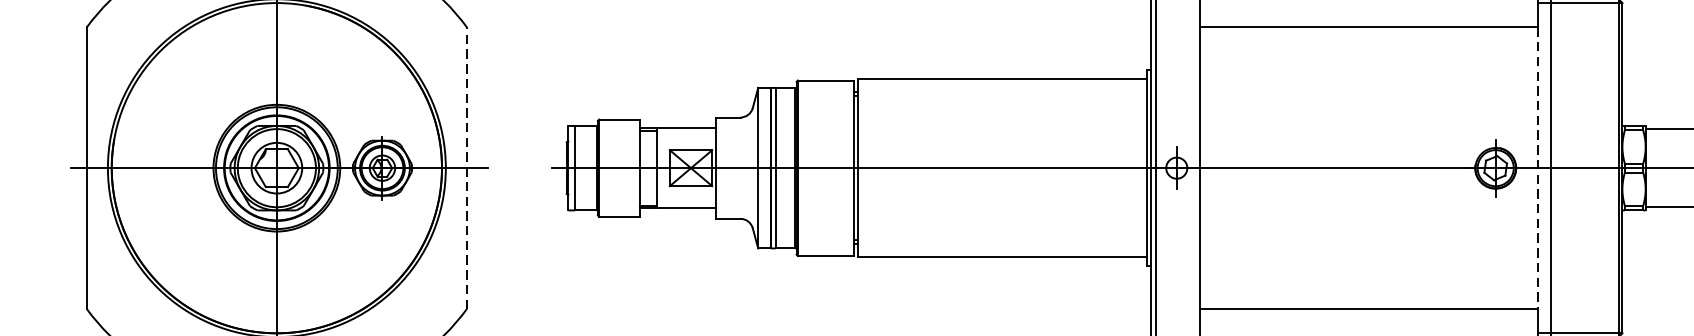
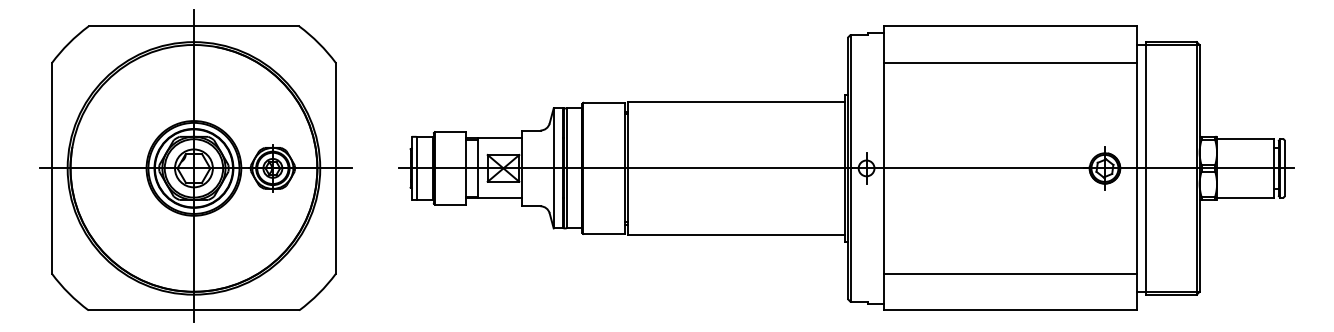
line: (467, 166) -> (336, 167), dashed -> solid
line: (1537, 168) -> (1136, 168), dashed -> solid

